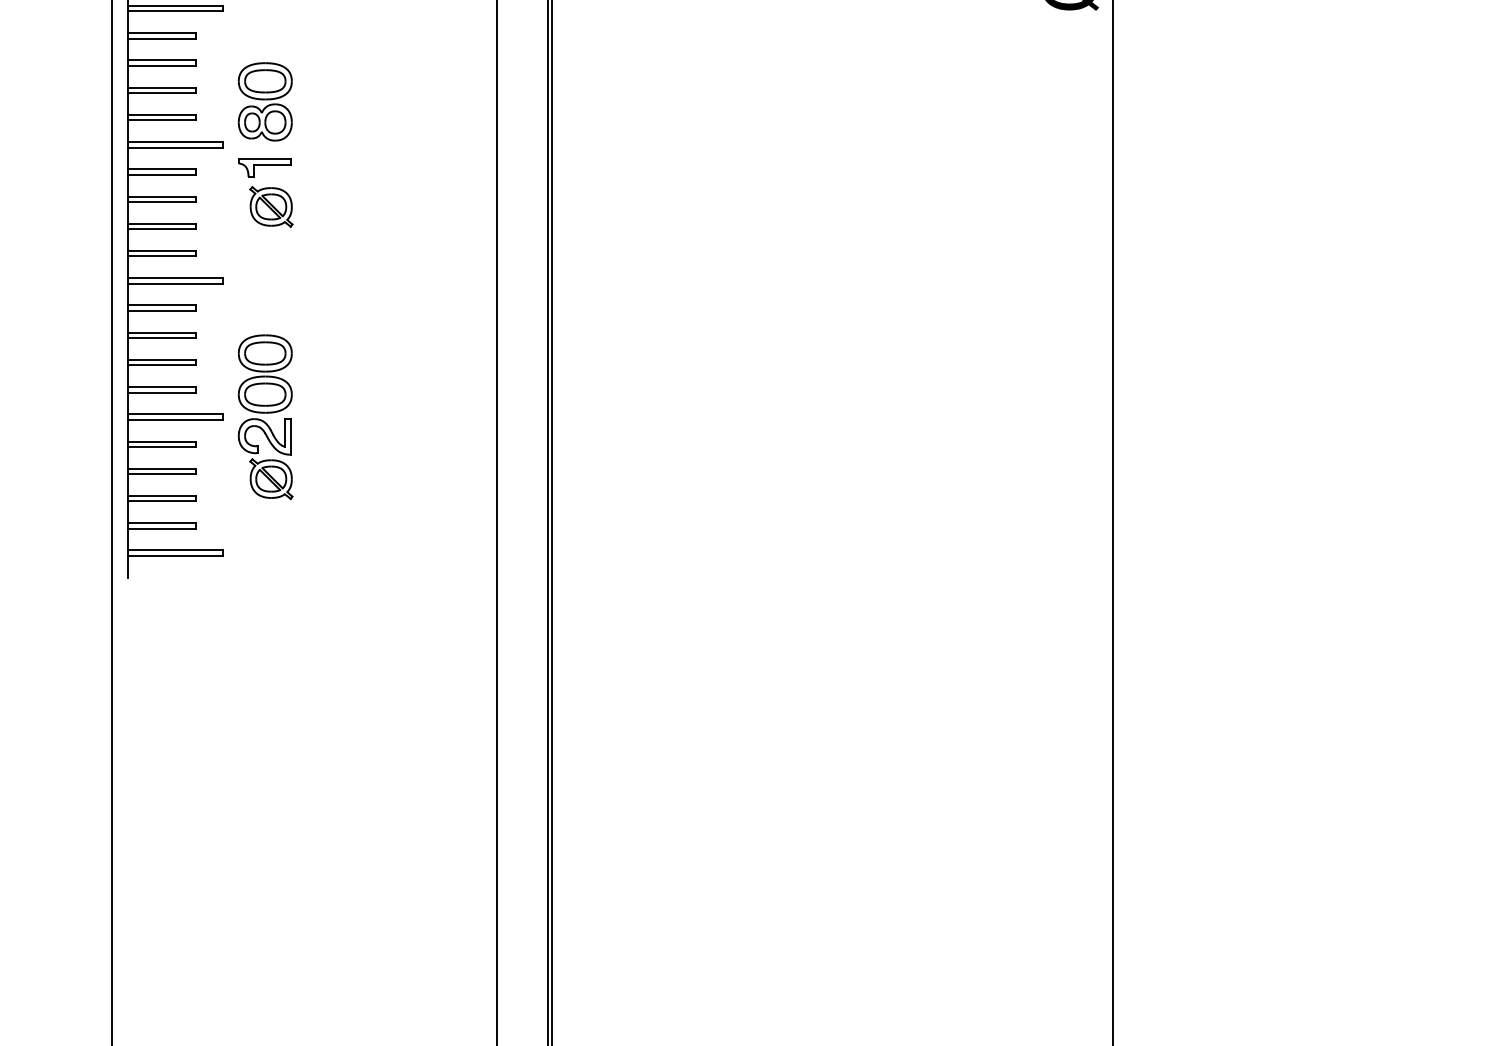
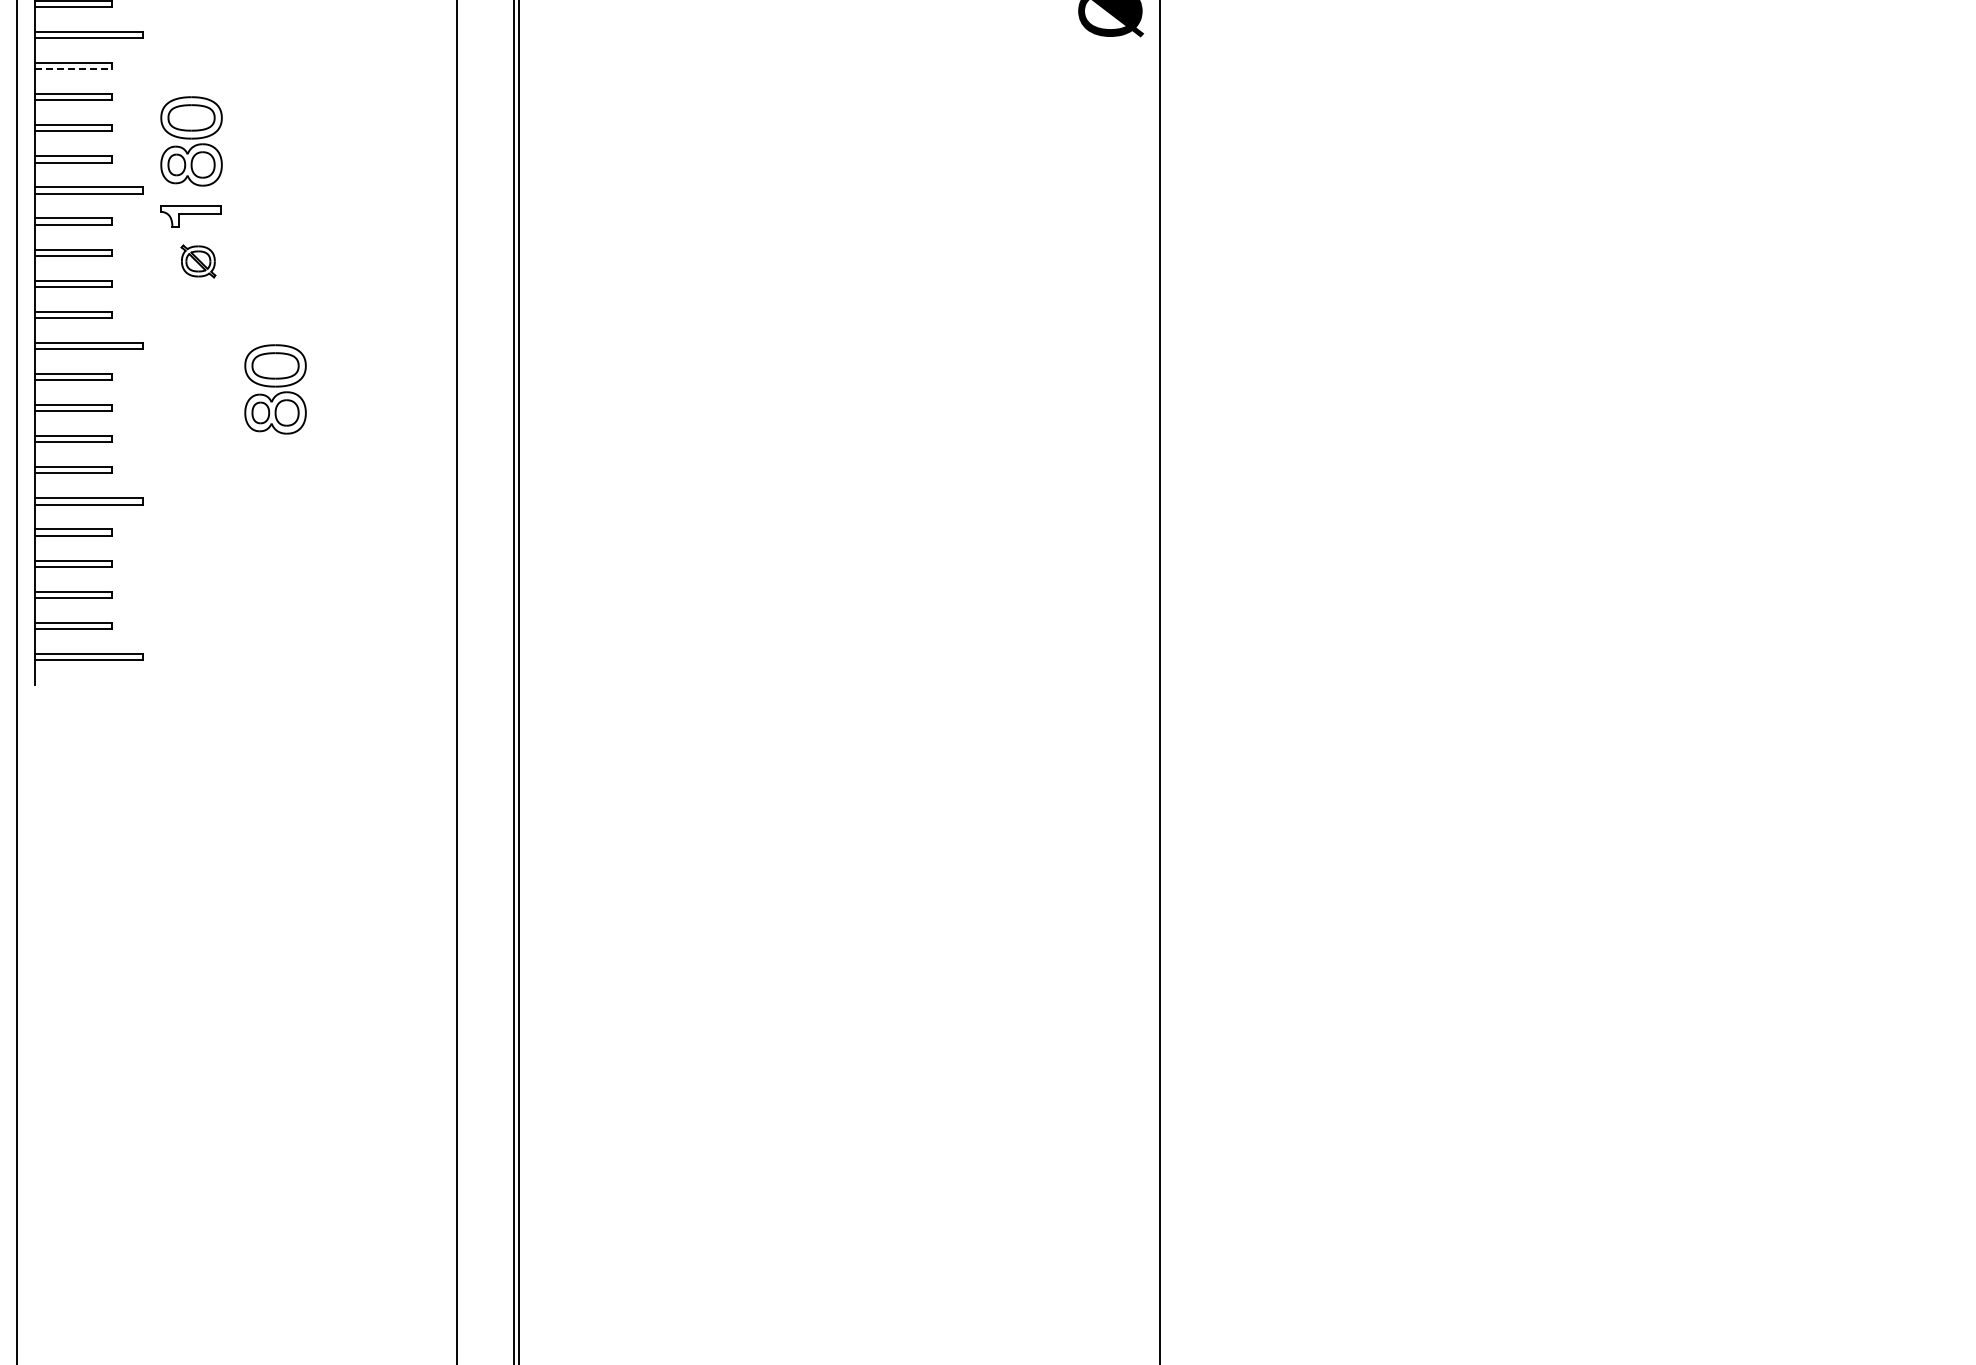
line: (161, 38) -> (73, 69), solid -> dashed
part: (271, 206) -> (198, 261), size x0.7
part: (338, 319) -> (275, 389), added
part: (265, 417) -> (191, 501), removed

